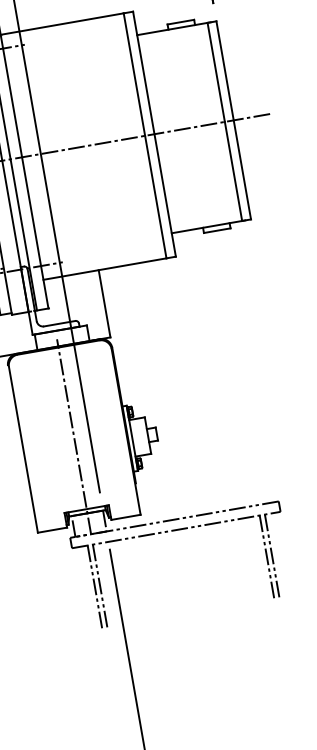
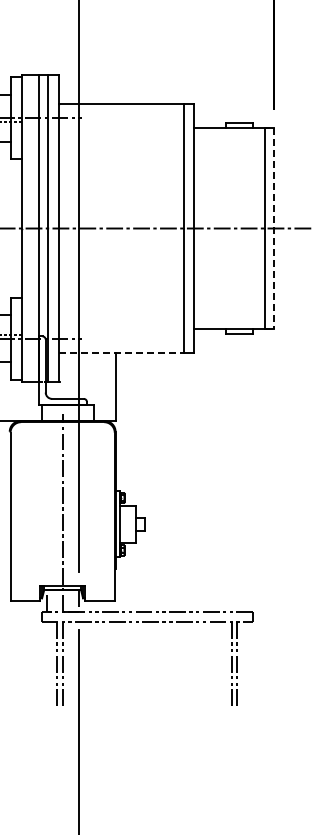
line: (233, 120) -> (274, 228), solid -> dashed
line: (105, 268) -> (122, 352), solid -> dashed

